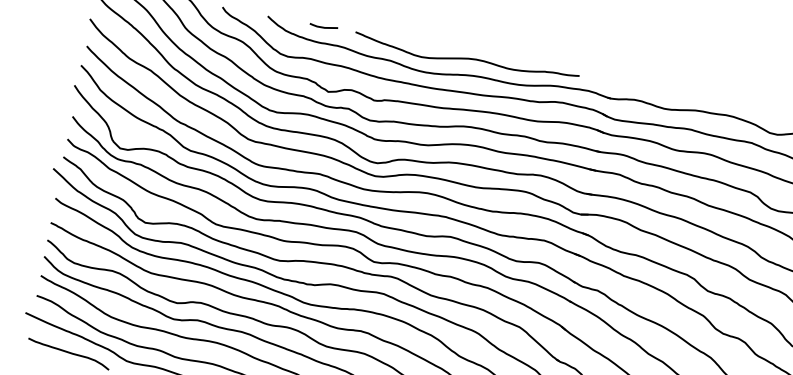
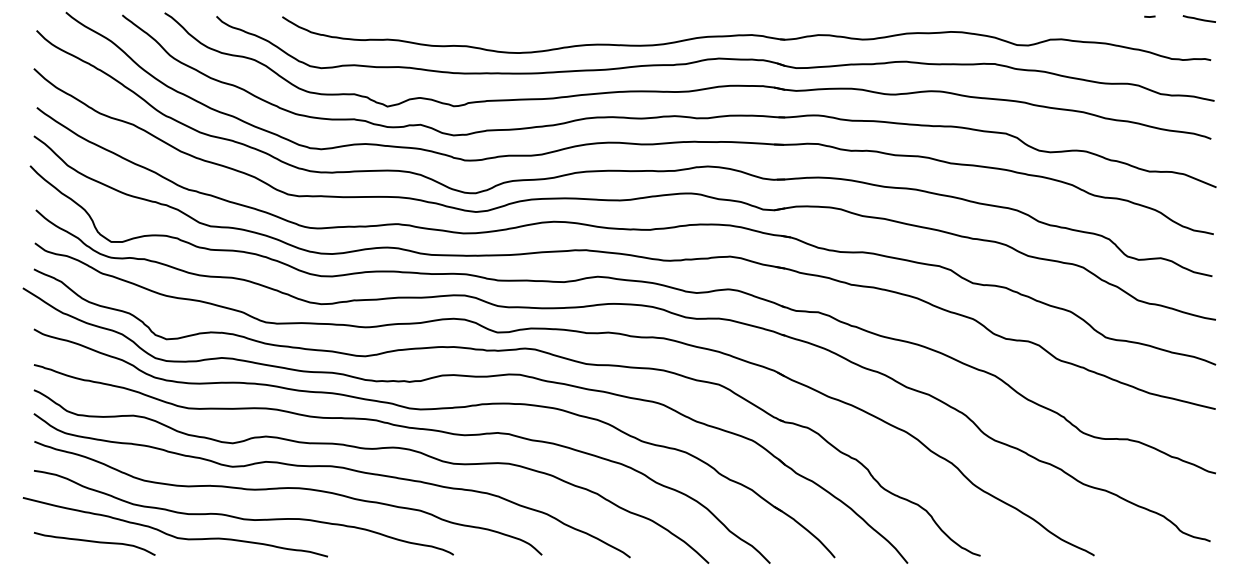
line: (323, 27) -> (363, 17), removed
curve: (466, 59) -> (572, 23), removed

